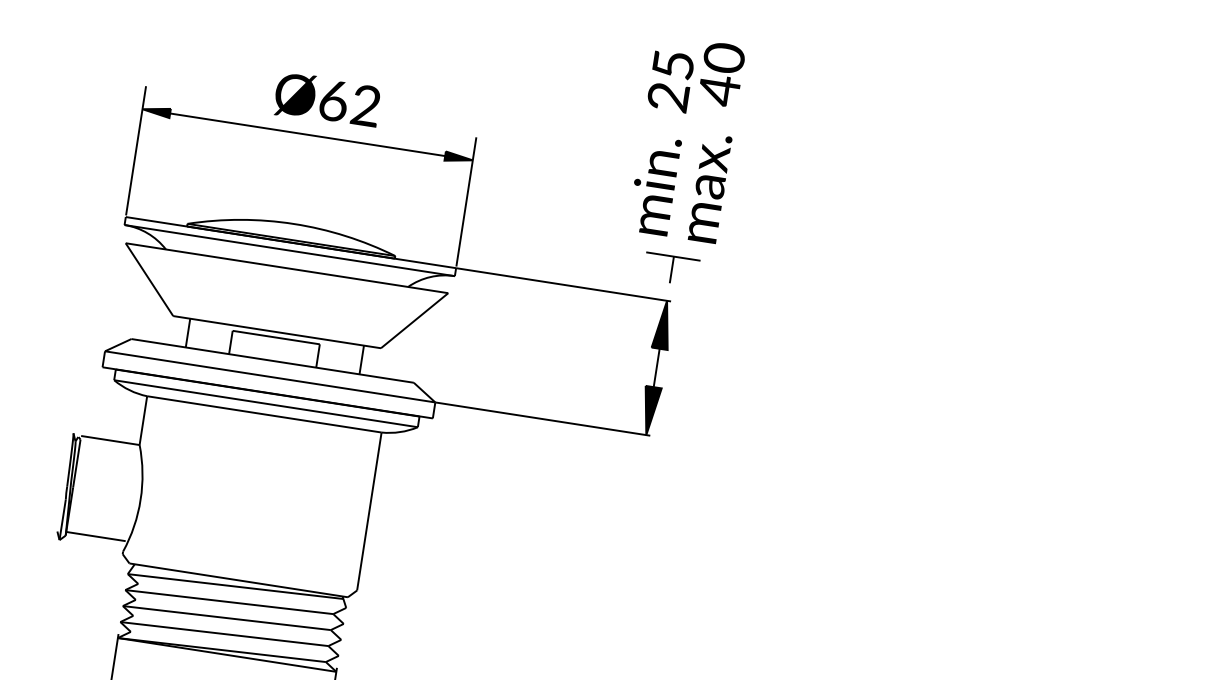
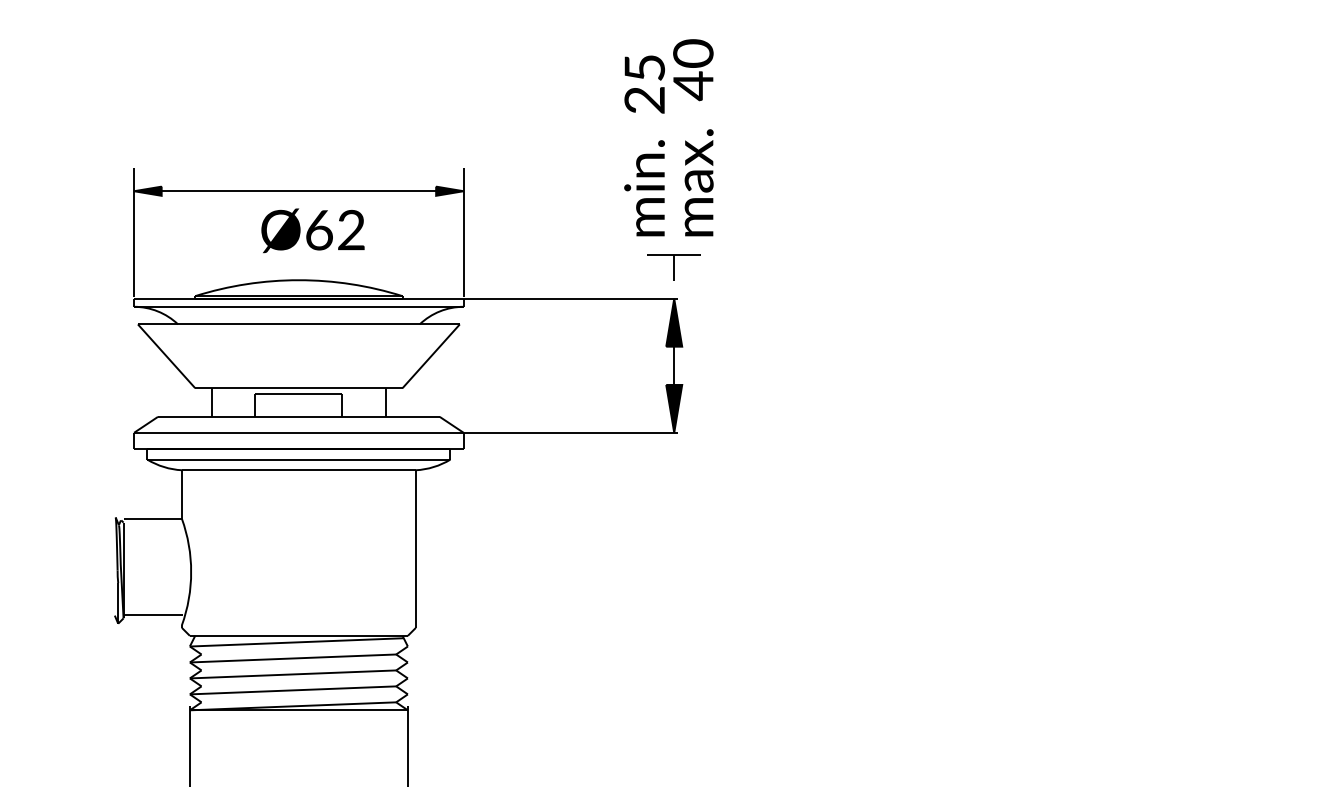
text: (326, 100) -> (312, 230), moved

